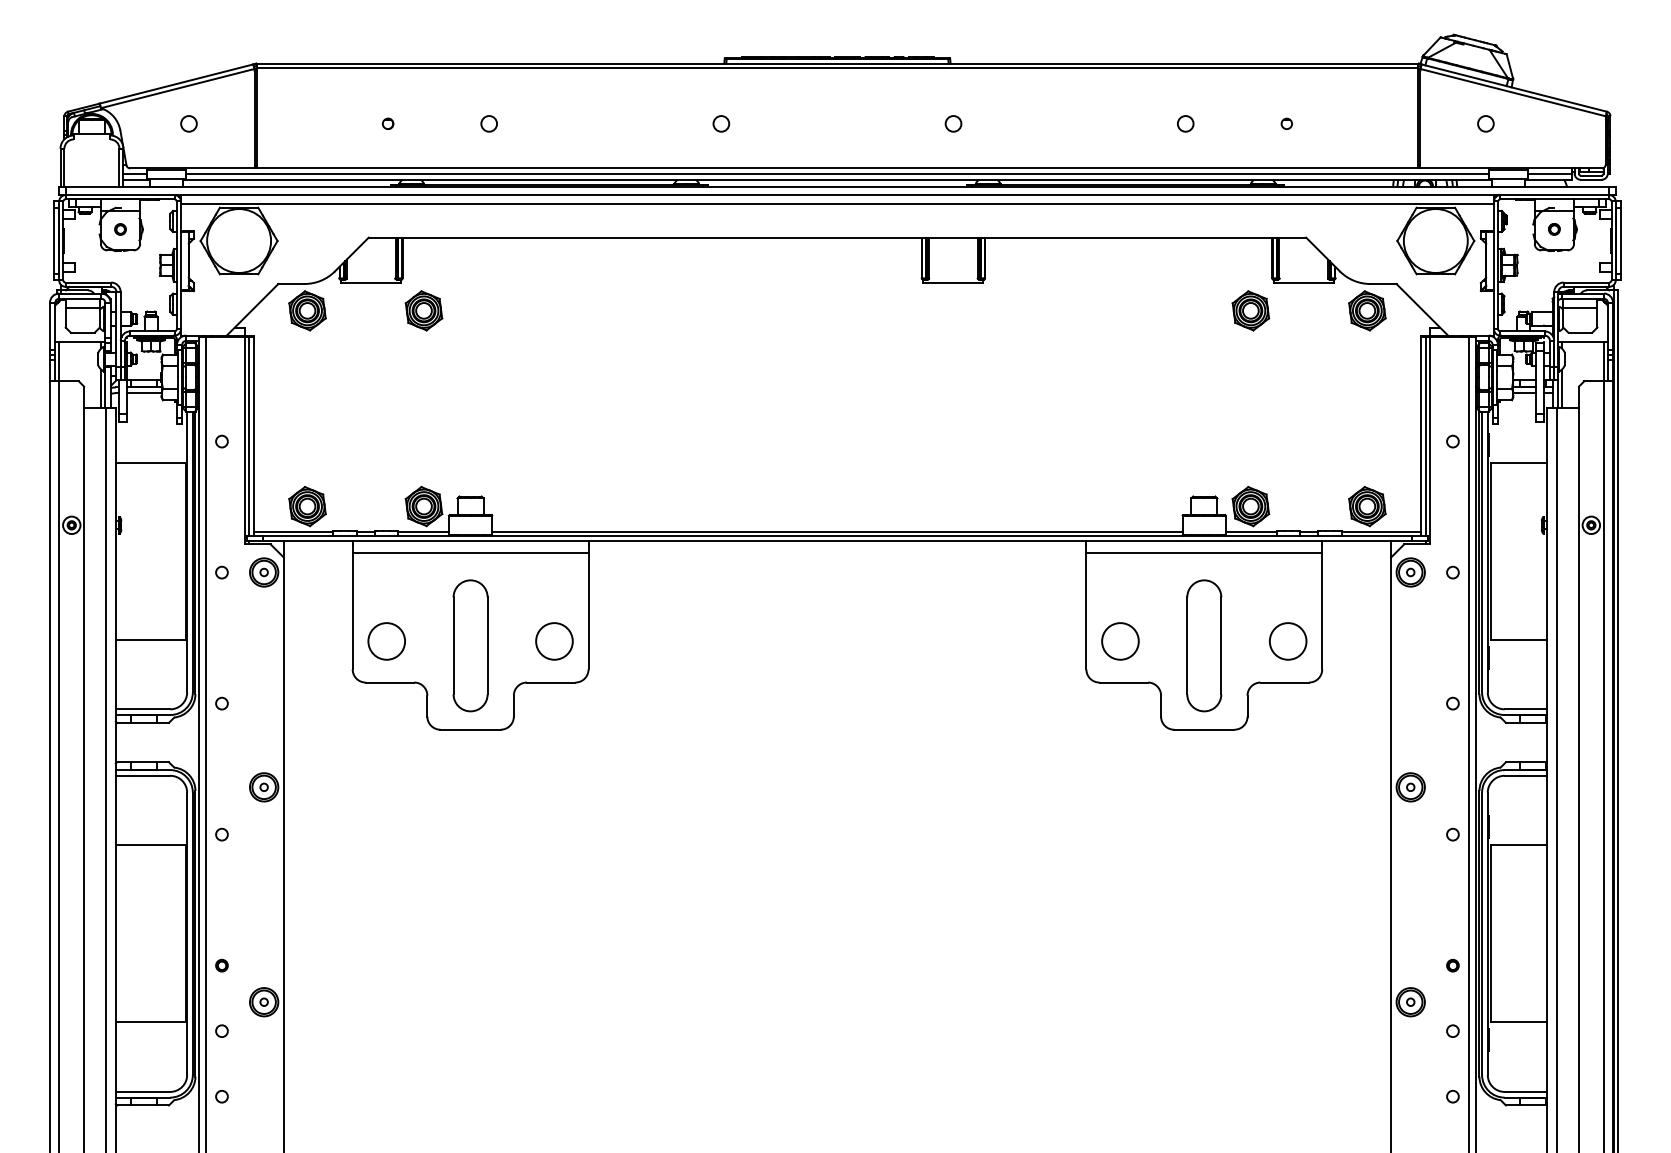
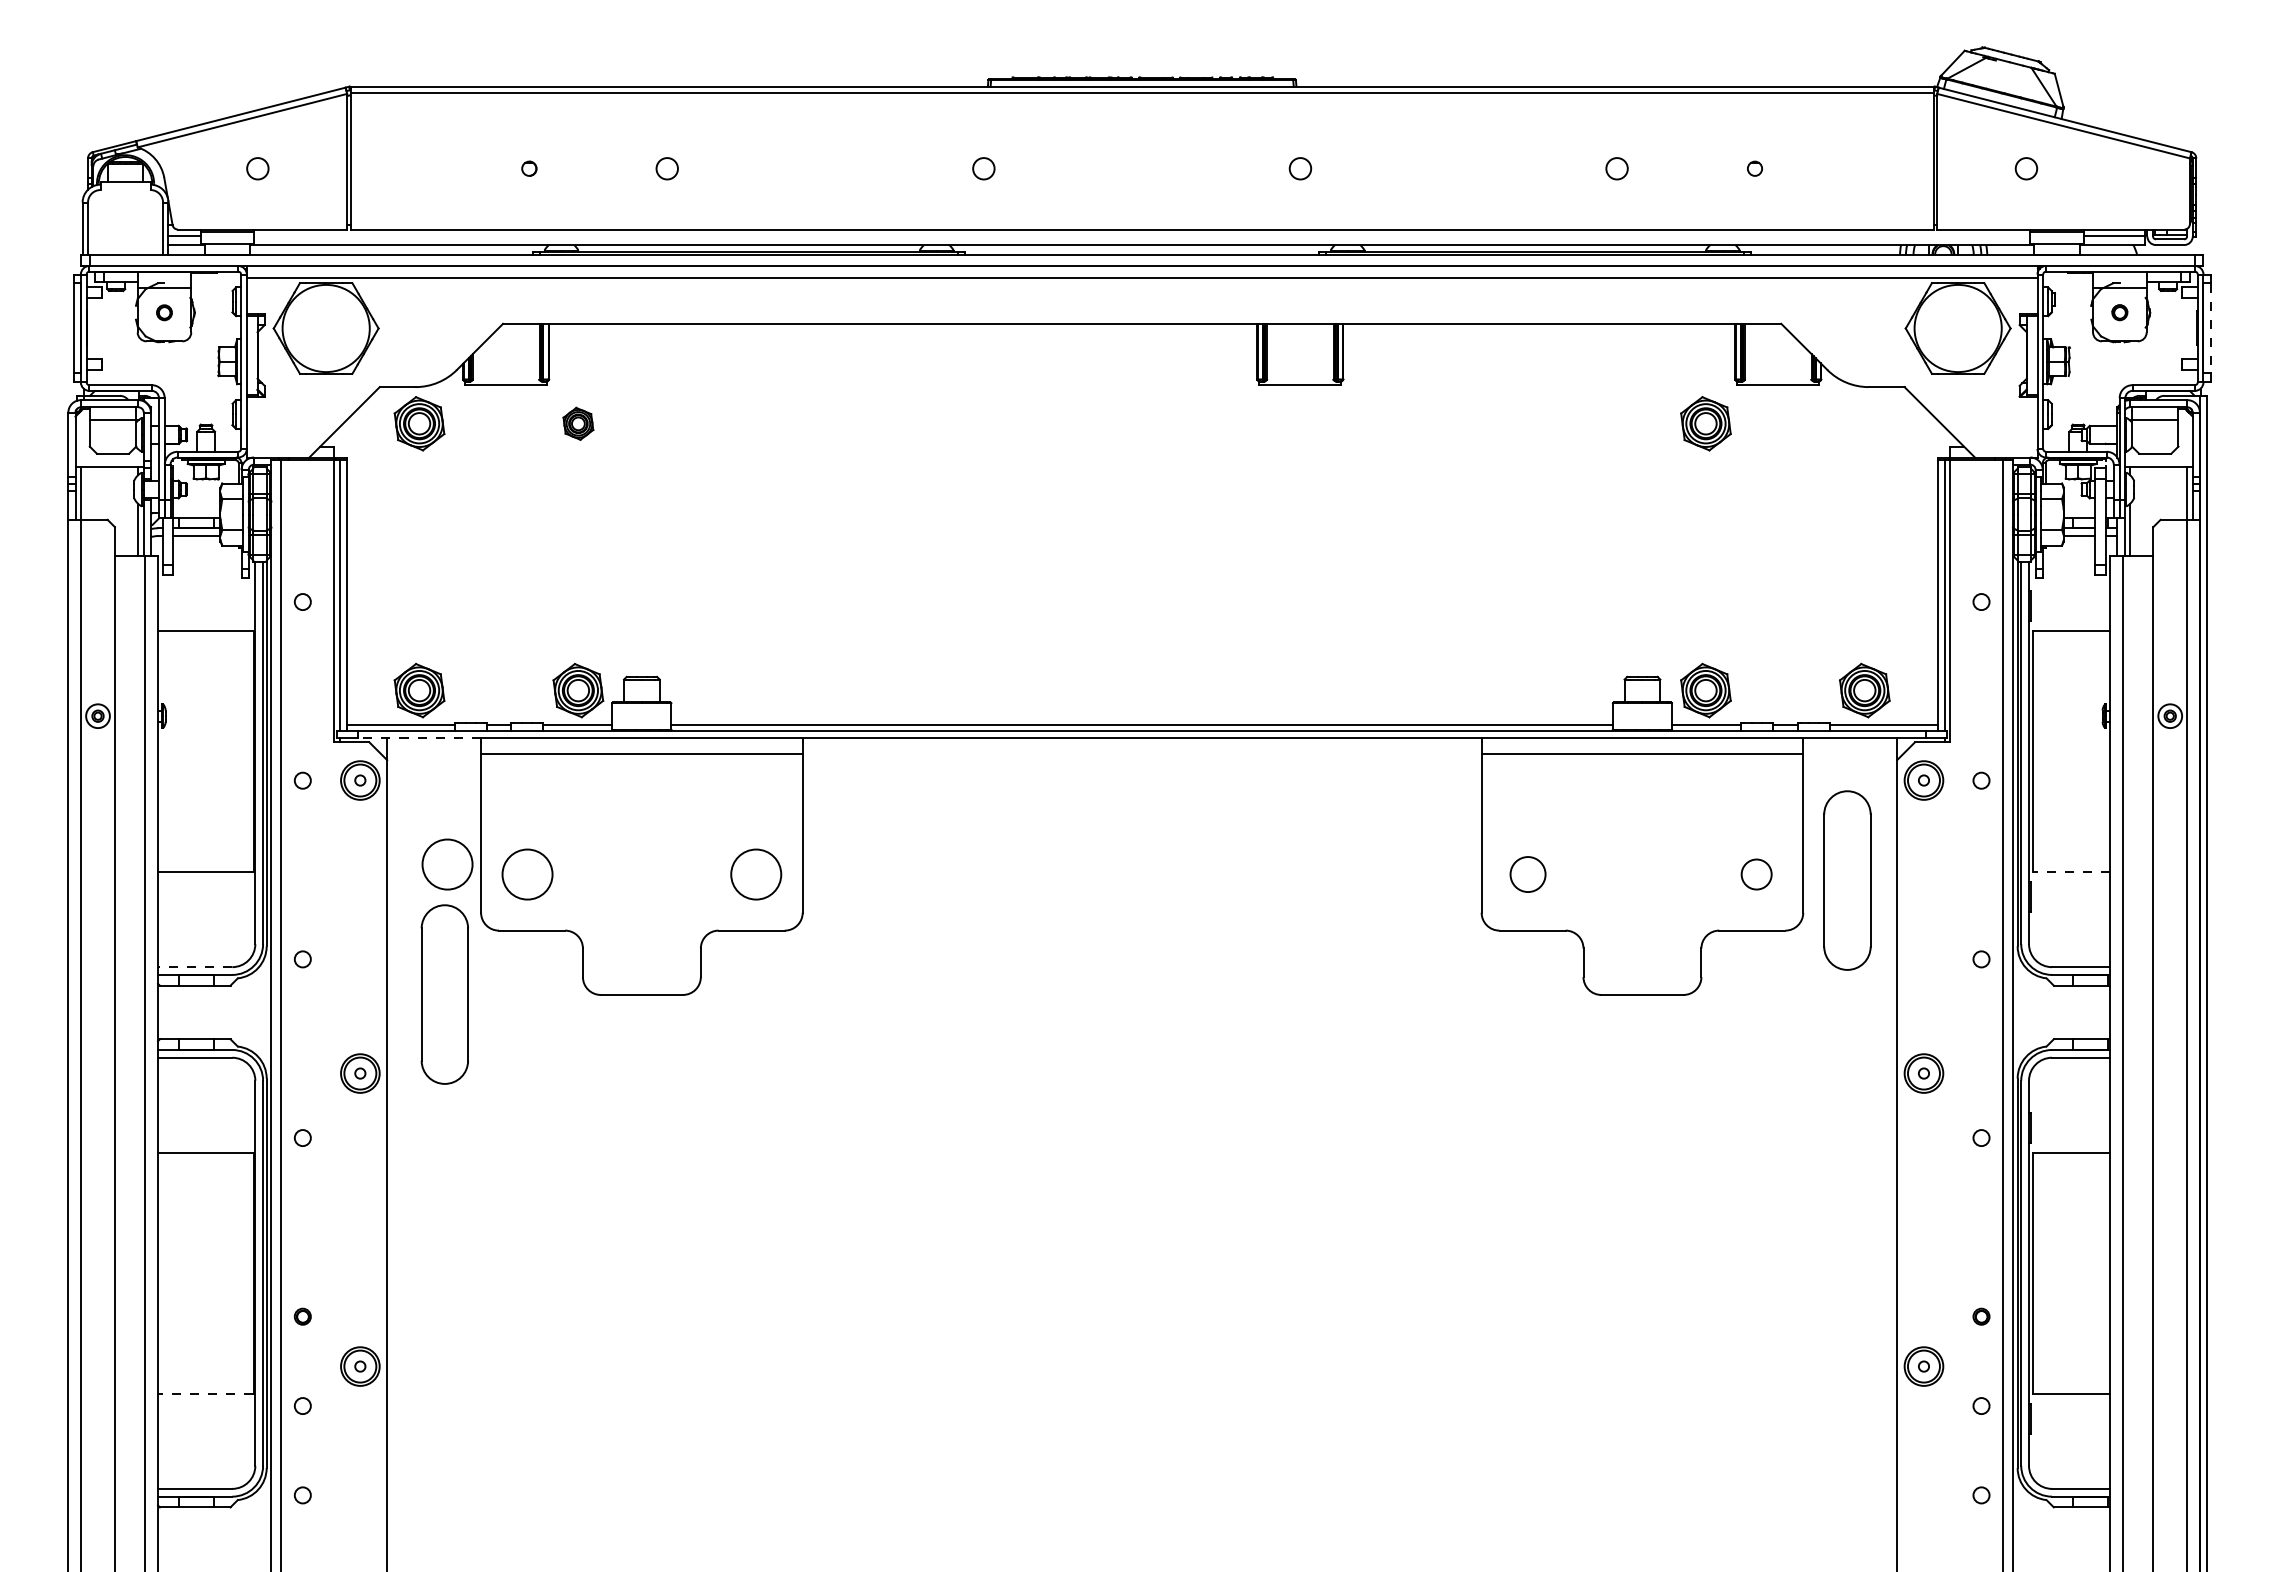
line: (837, 173) -> (1142, 236), removed
line: (1620, 241) -> (2210, 328), solid -> dashed
part: (424, 310) -> (578, 423), size x0.6
part: (1367, 310) -> (1864, 423), removed
line: (307, 540) -> (419, 737), solid -> dashed
circle: (328, 634) -> (447, 864), added
line: (1518, 639) -> (2071, 872), solid -> dashed
circle: (1120, 641) -> (1527, 874), size x0.7
circle: (1287, 641) -> (1756, 874), size x0.6
part: (470, 645) -> (444, 994), moved
part: (1204, 645) -> (1847, 880), moved
line: (142, 709) -> (194, 967), solid -> dashed
line: (150, 1022) -> (205, 1394), solid -> dashed

